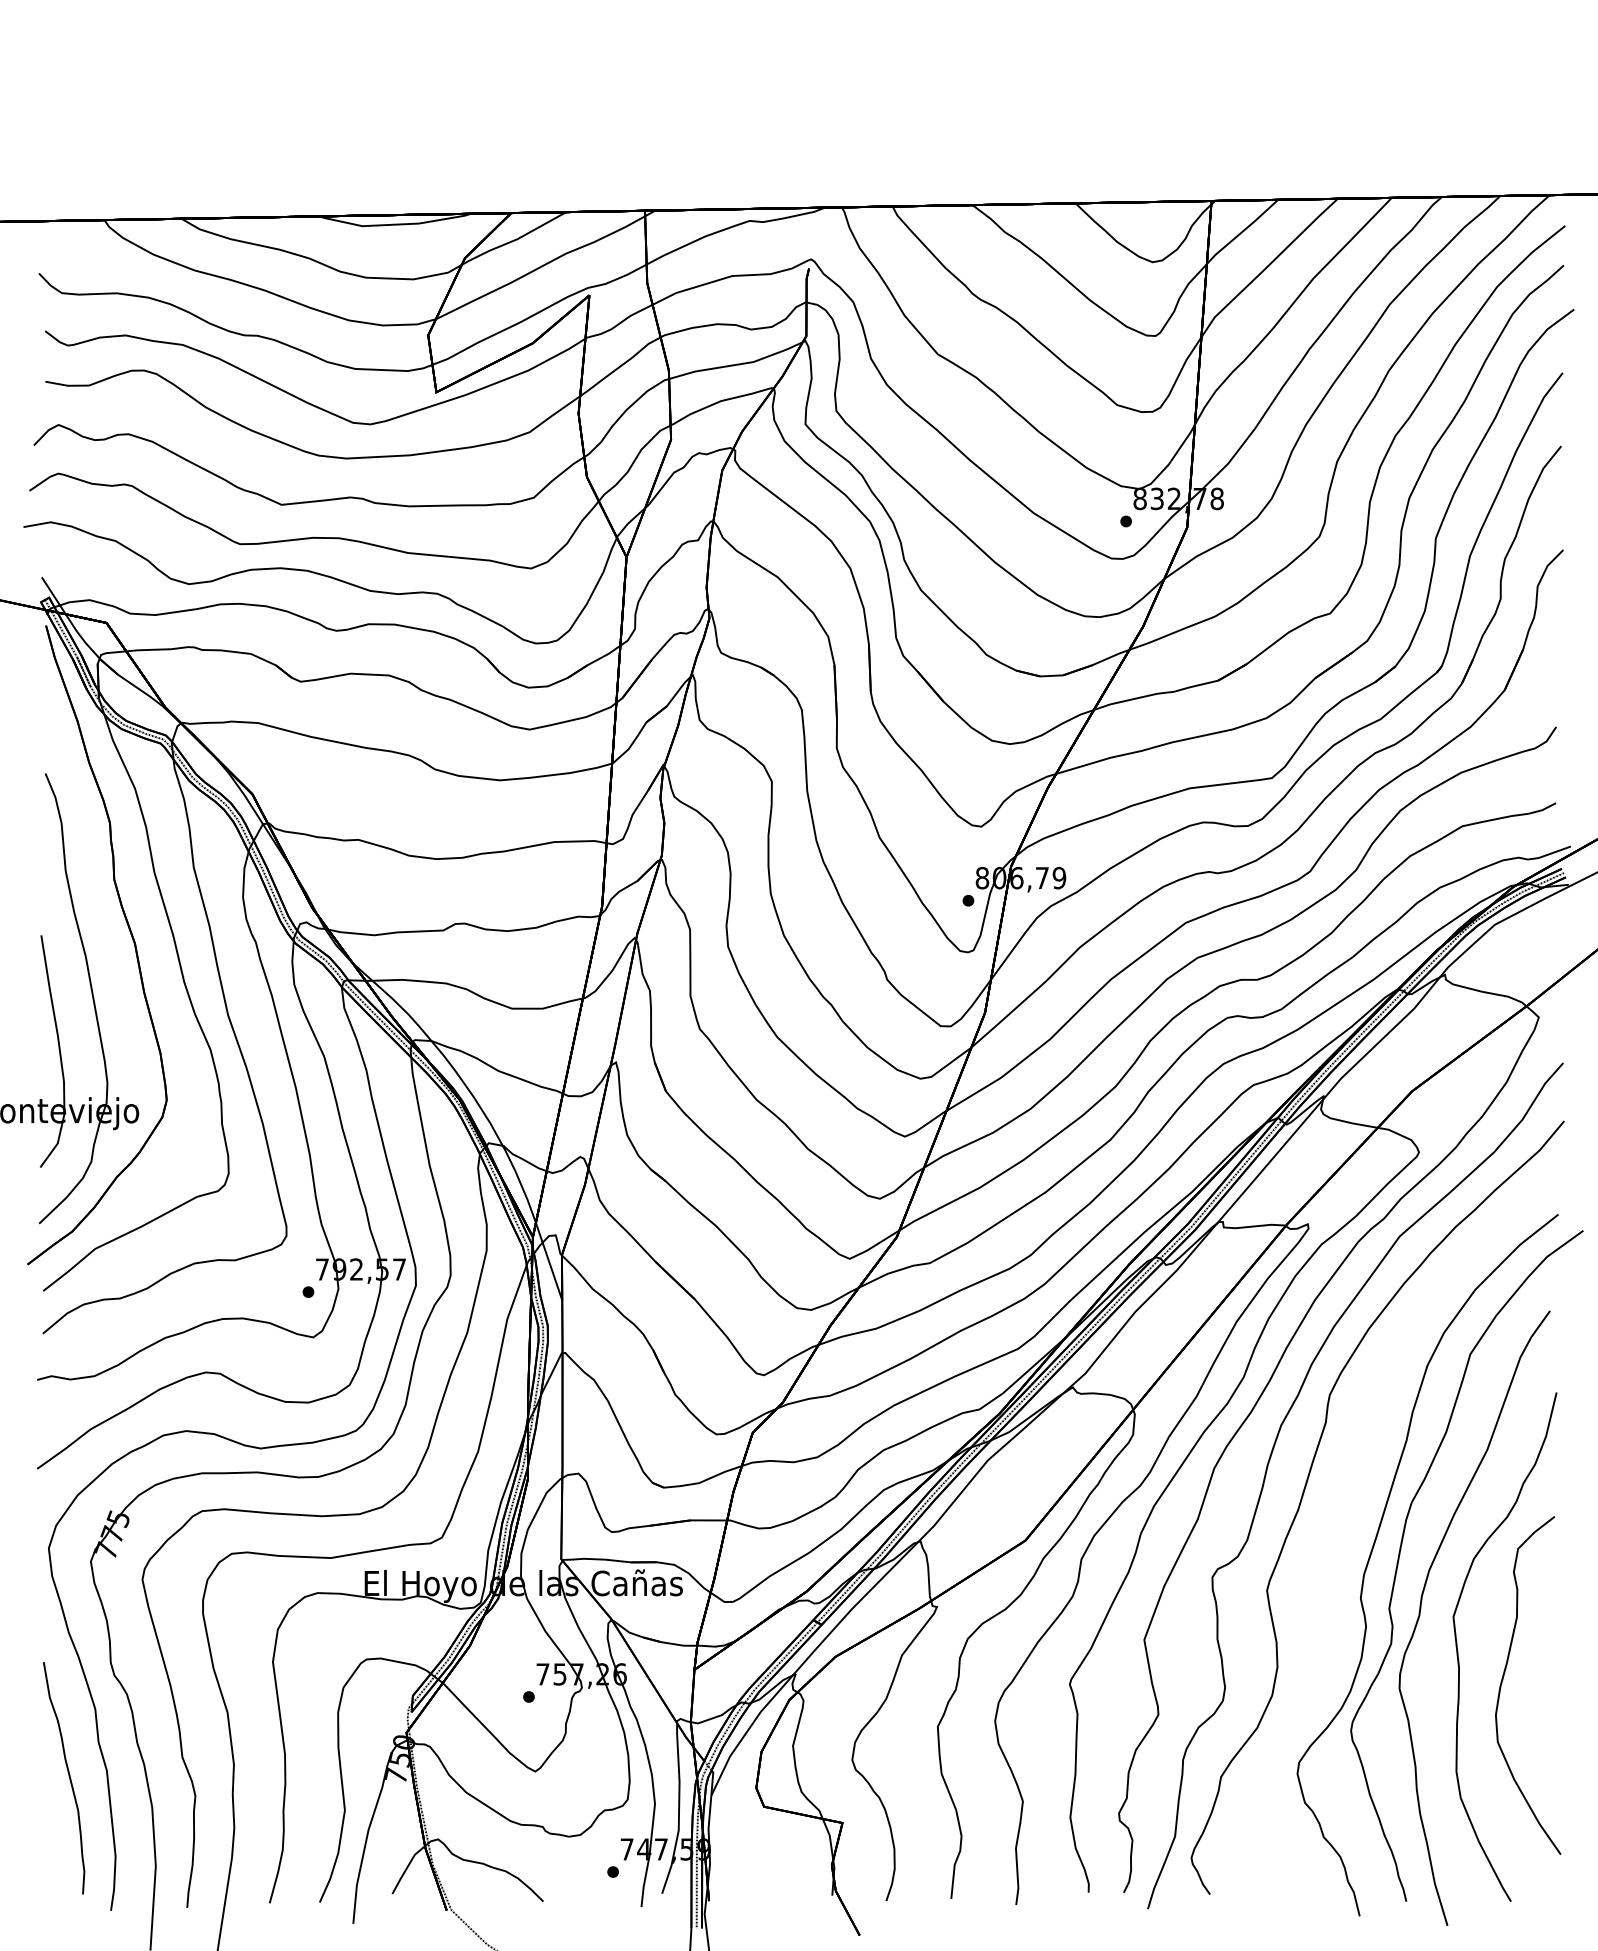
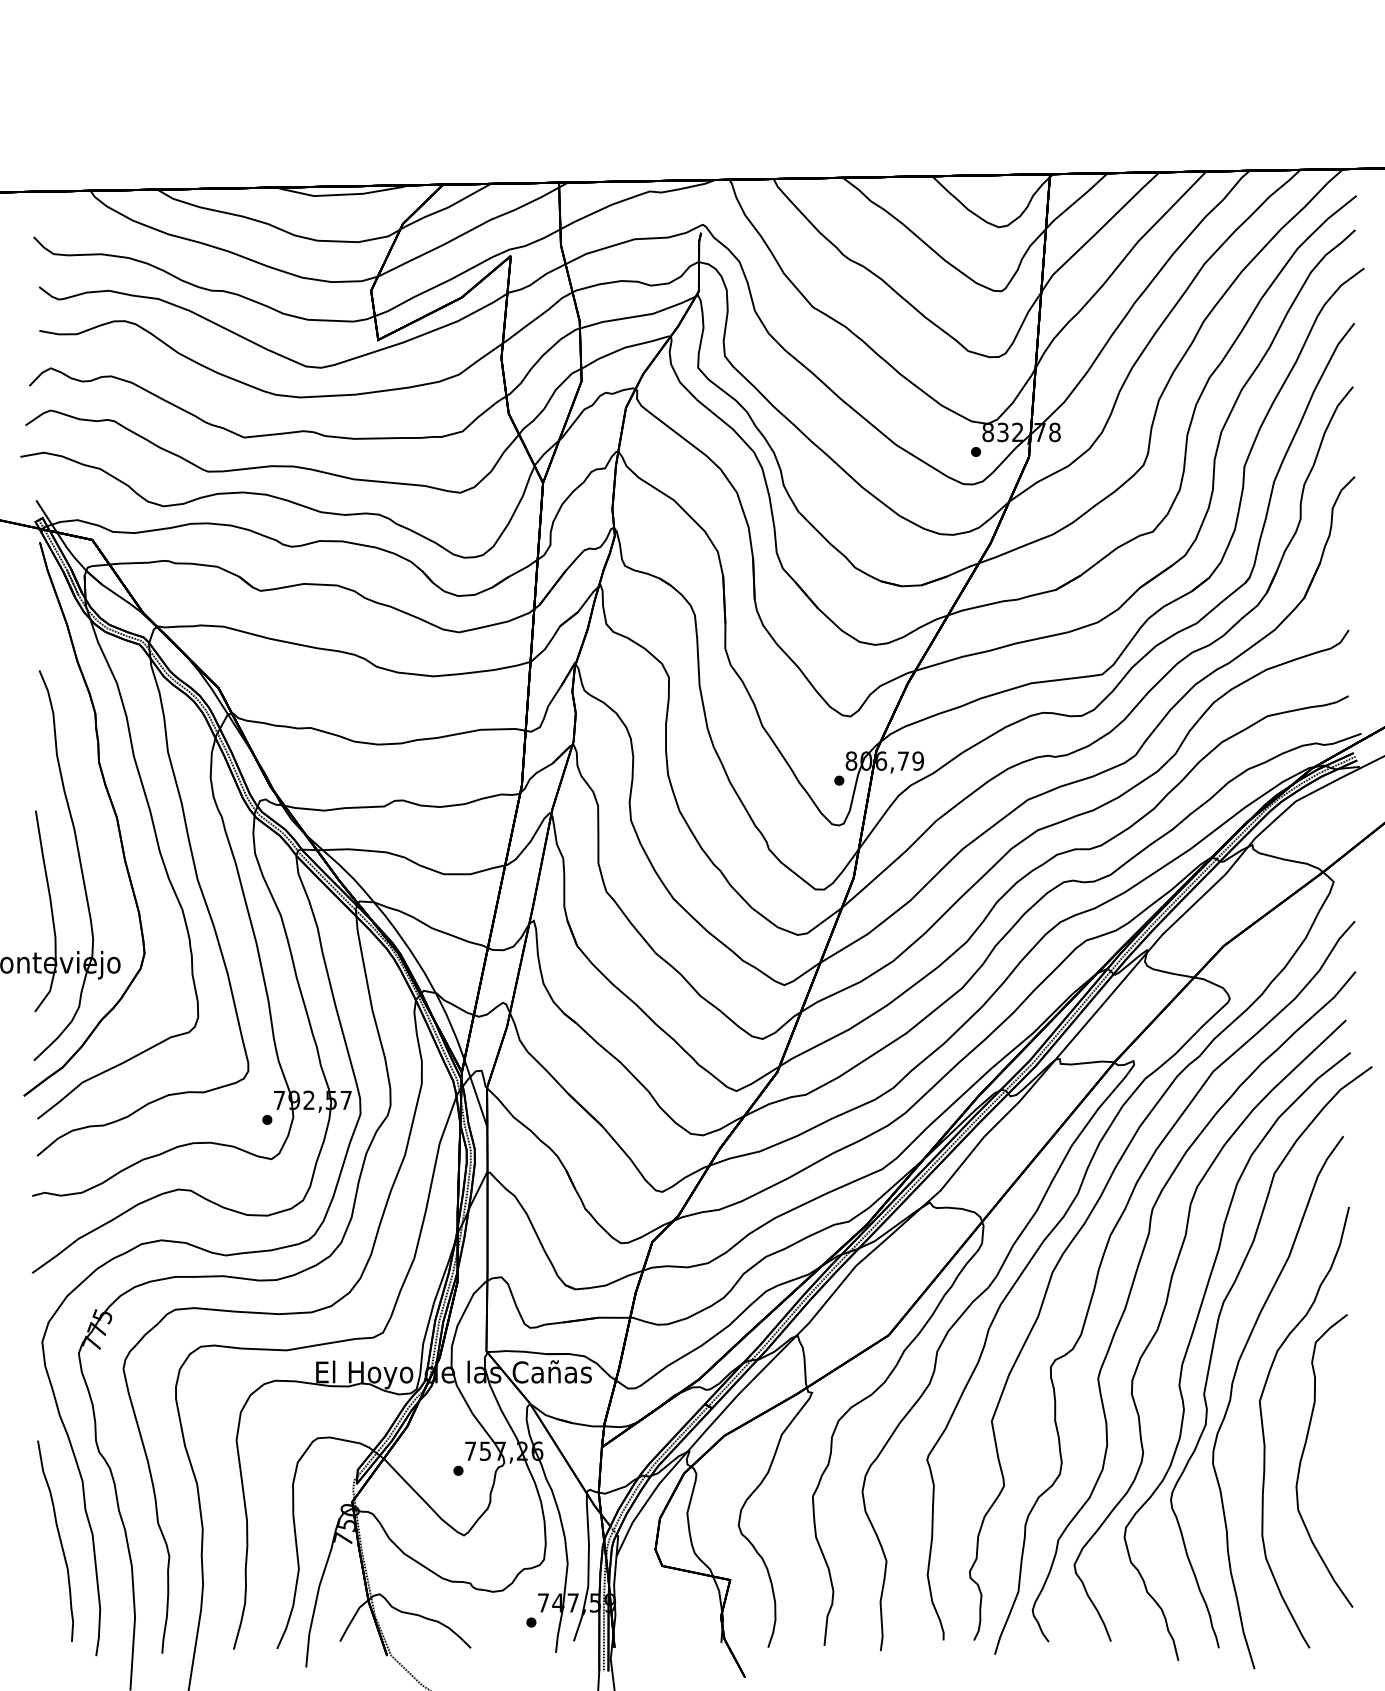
curve: (1342, 1516) -> (1163, 1314), added

